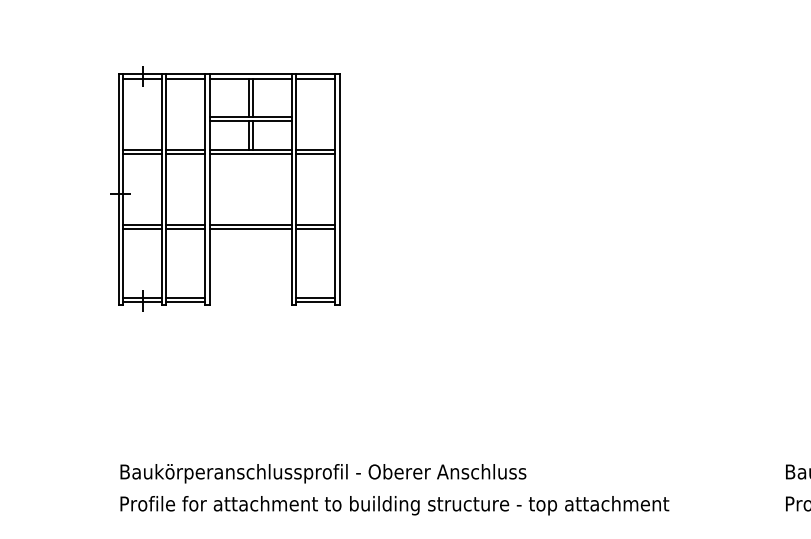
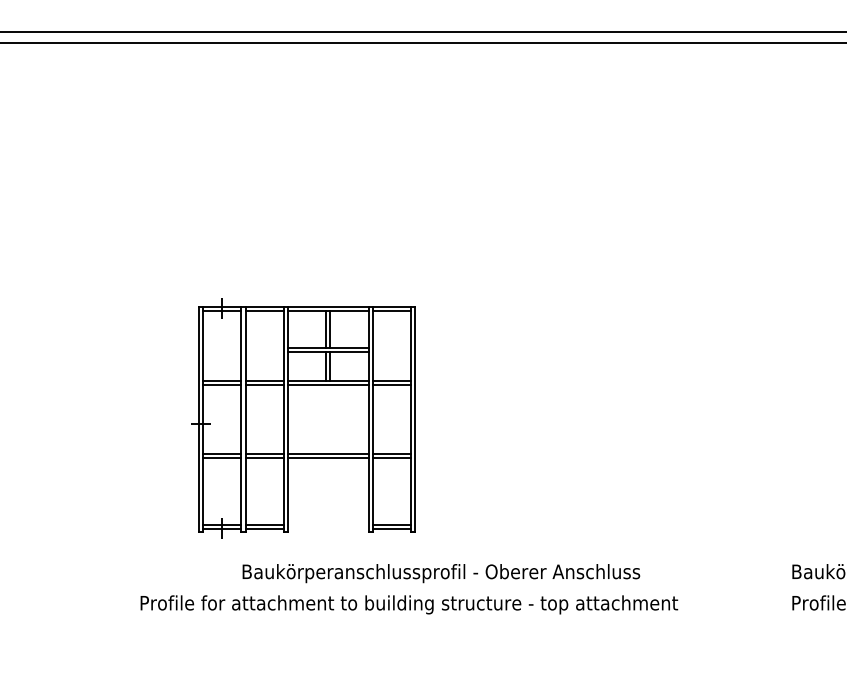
part: (225, 188) -> (303, 418), moved
text: (323, 473) -> (441, 573), moved

